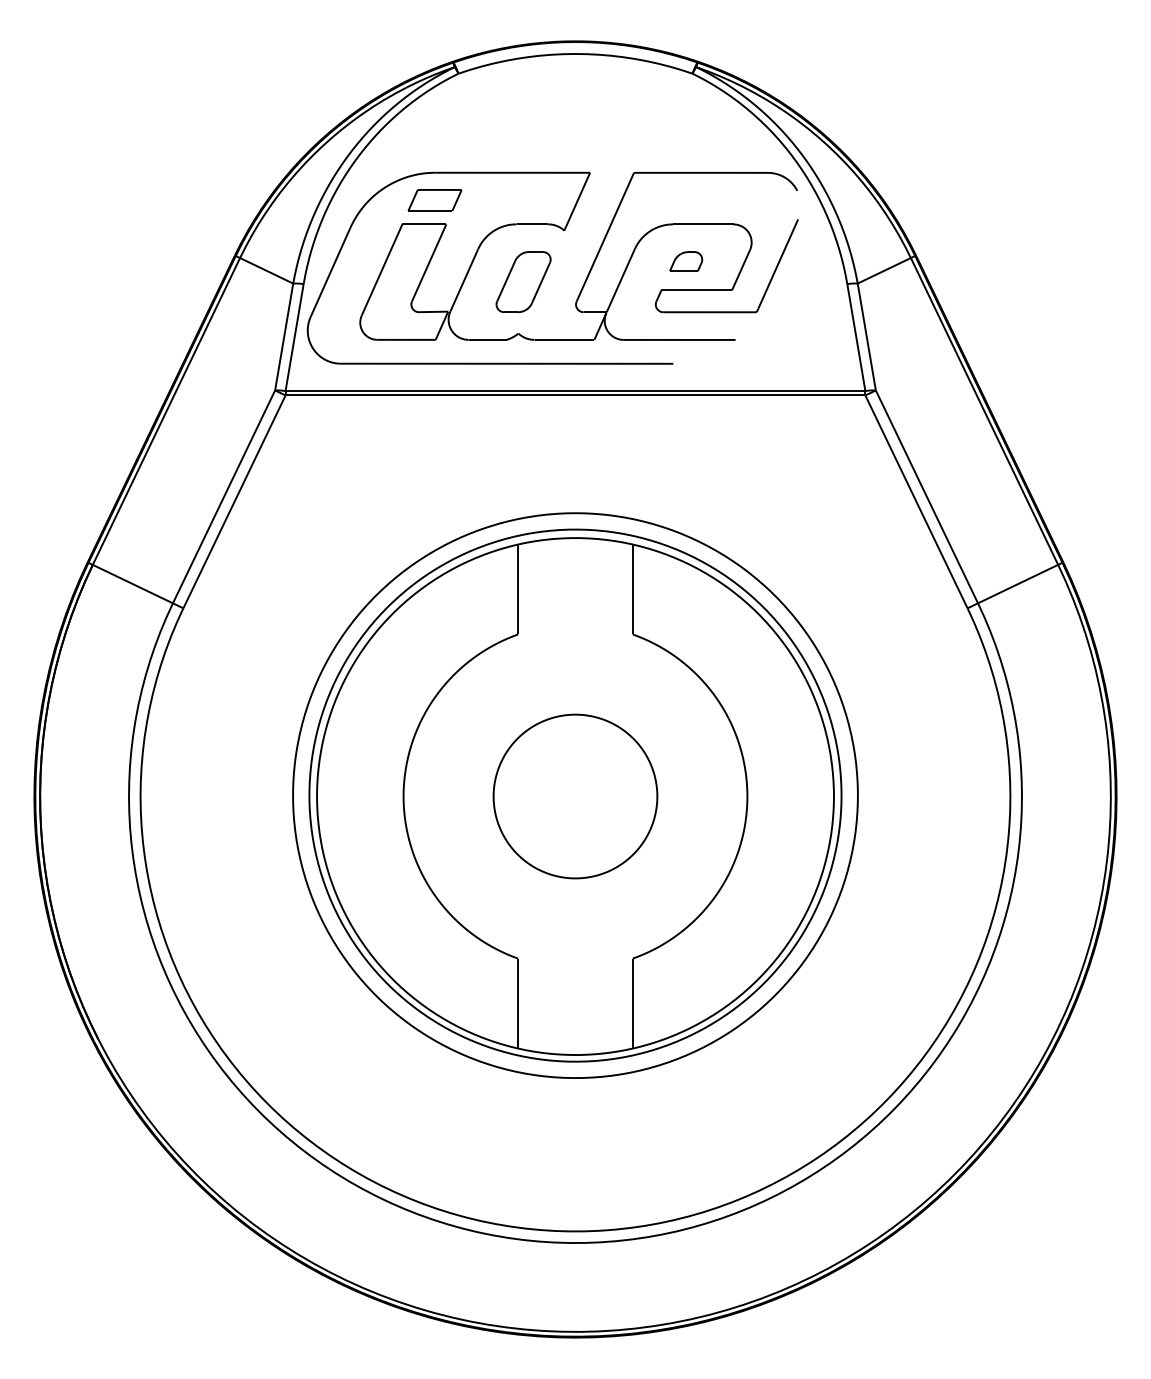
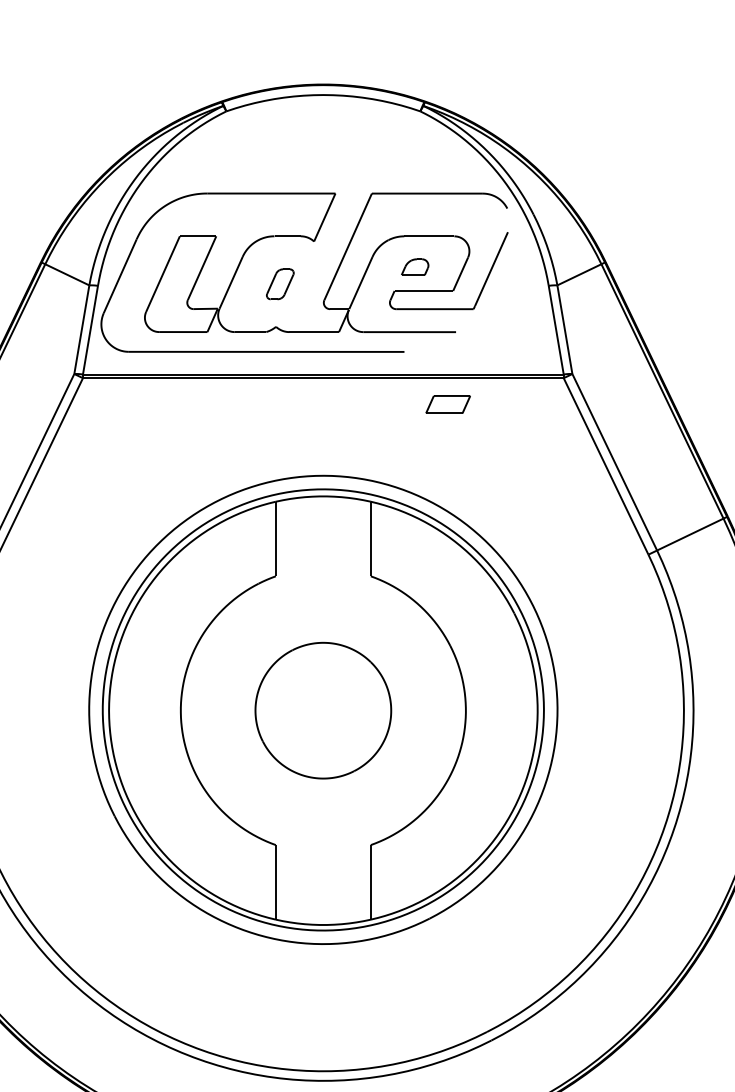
part: (434, 200) -> (447, 404), moved
part: (523, 282) -> (280, 284), size x0.6

